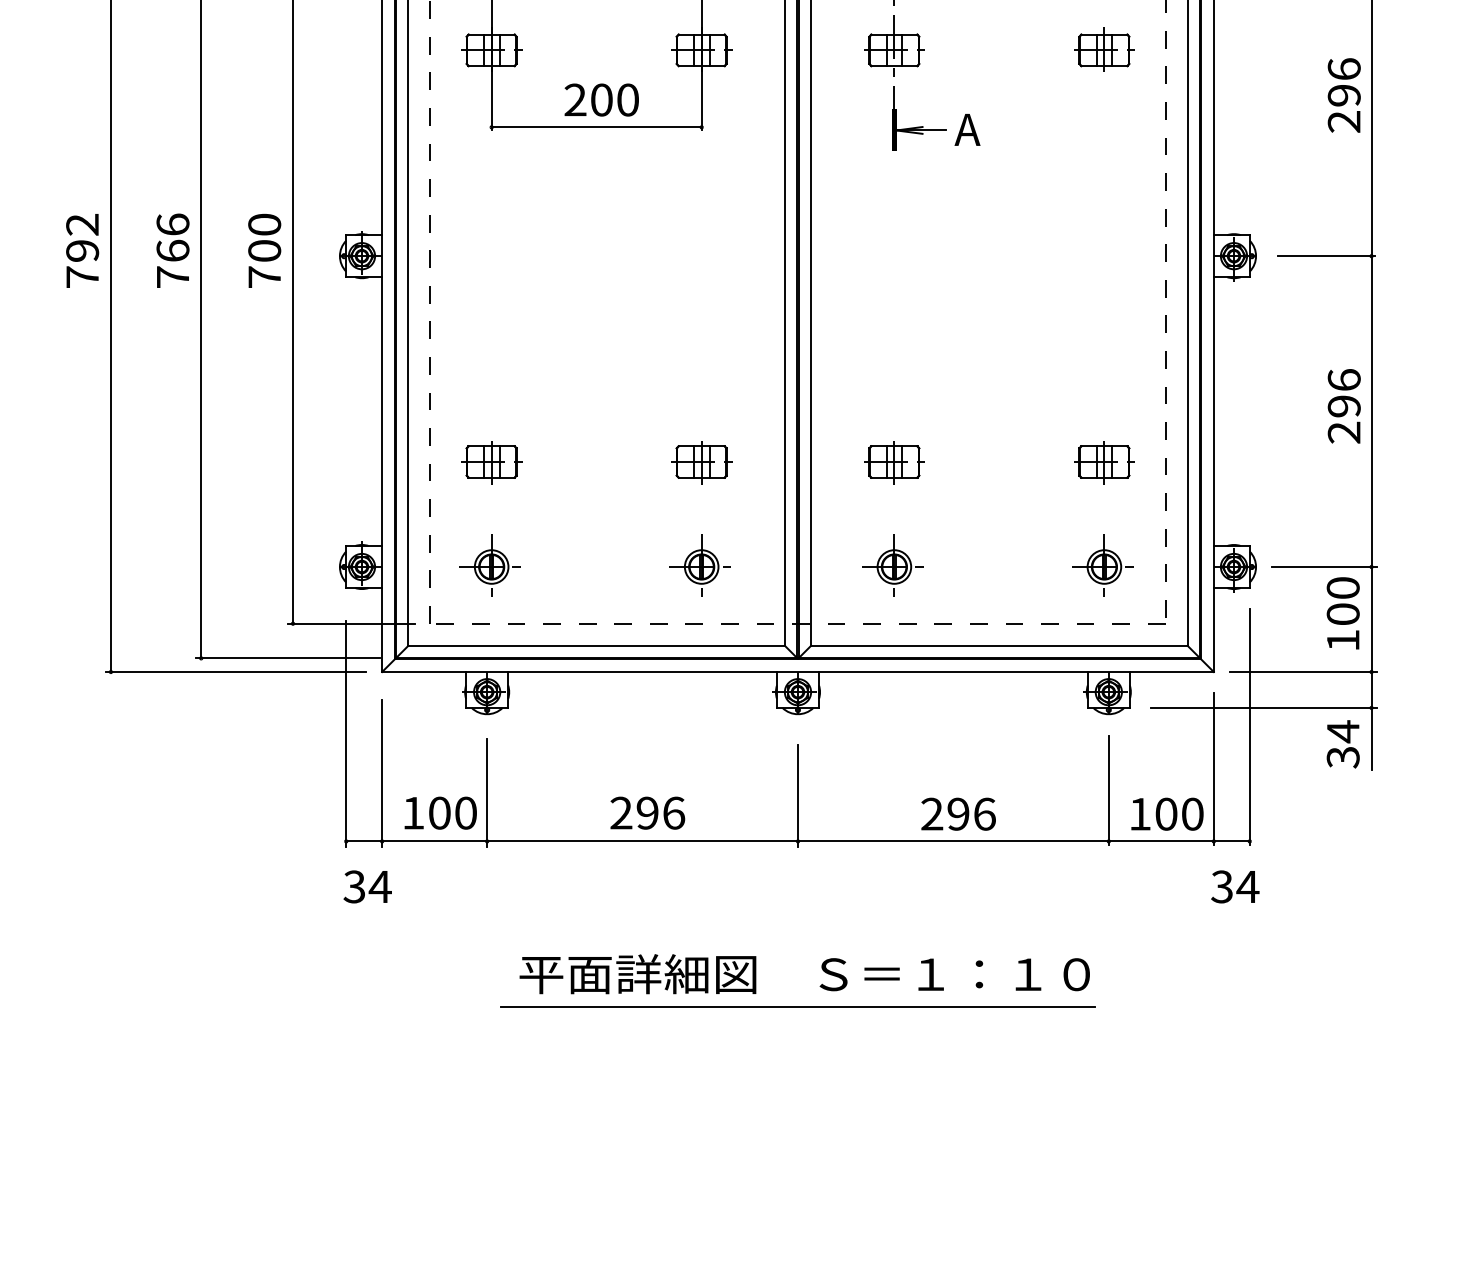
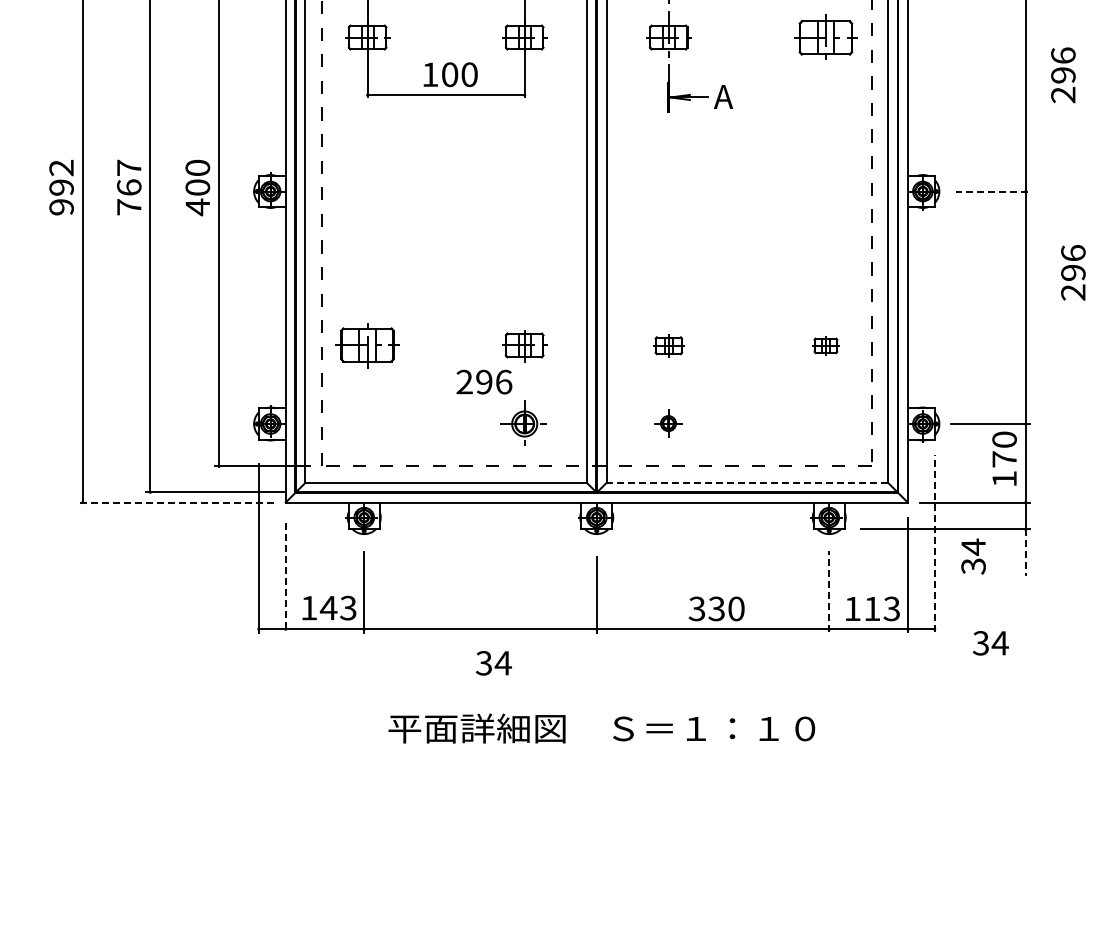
part: (1103, 48) -> (825, 36), size x1.4
text: (1344, 95) -> (1063, 75), moved
text: (575, 99) -> (430, 74), 200 -> 100
text: (173, 224) -> (129, 167), 766 -> 767
line: (1325, 256) -> (991, 191), solid -> dashed
text: (82, 277) -> (61, 207), 792 -> 992
text: (264, 277) -> (197, 207), 700 -> 400
text: (1344, 405) -> (1073, 272), moved
part: (491, 463) -> (367, 346), size x1.4
part: (893, 463) -> (668, 346), size x0.7
part: (1103, 463) -> (825, 346), size x0.6
part: (490, 564) -> (366, 422), removed
part: (892, 564) -> (667, 422), size x0.6
part: (1102, 564) -> (824, 422), removed
text: (1343, 614) -> (1004, 459), 100 -> 170
line: (999, 645) -> (747, 482), solid -> dashed
line: (236, 671) -> (176, 502), solid -> dashed
line: (1249, 726) -> (934, 543), solid -> dashed
line: (1371, 740) -> (1025, 553), solid -> dashed
text: (1343, 744) -> (973, 556), moved
line: (381, 773) -> (285, 578), solid -> dashed
line: (1109, 790) -> (829, 591), solid -> dashed
text: (451, 812) -> (337, 607), 100 -> 143
text: (647, 812) -> (484, 381), moved
text: (958, 813) -> (716, 608), 296 -> 330
text: (1180, 813) -> (882, 608), 100 -> 113
text: (367, 887) -> (493, 663), moved
text: (1234, 887) -> (990, 643), moved
line: (797, 1007) -> (596, 753), removed

